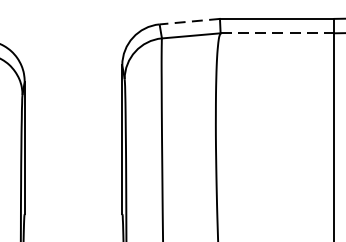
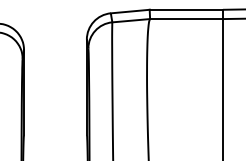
line: (188, 21) -> (129, 11), dashed -> solid
line: (278, 33) -> (187, 19), dashed -> solid

